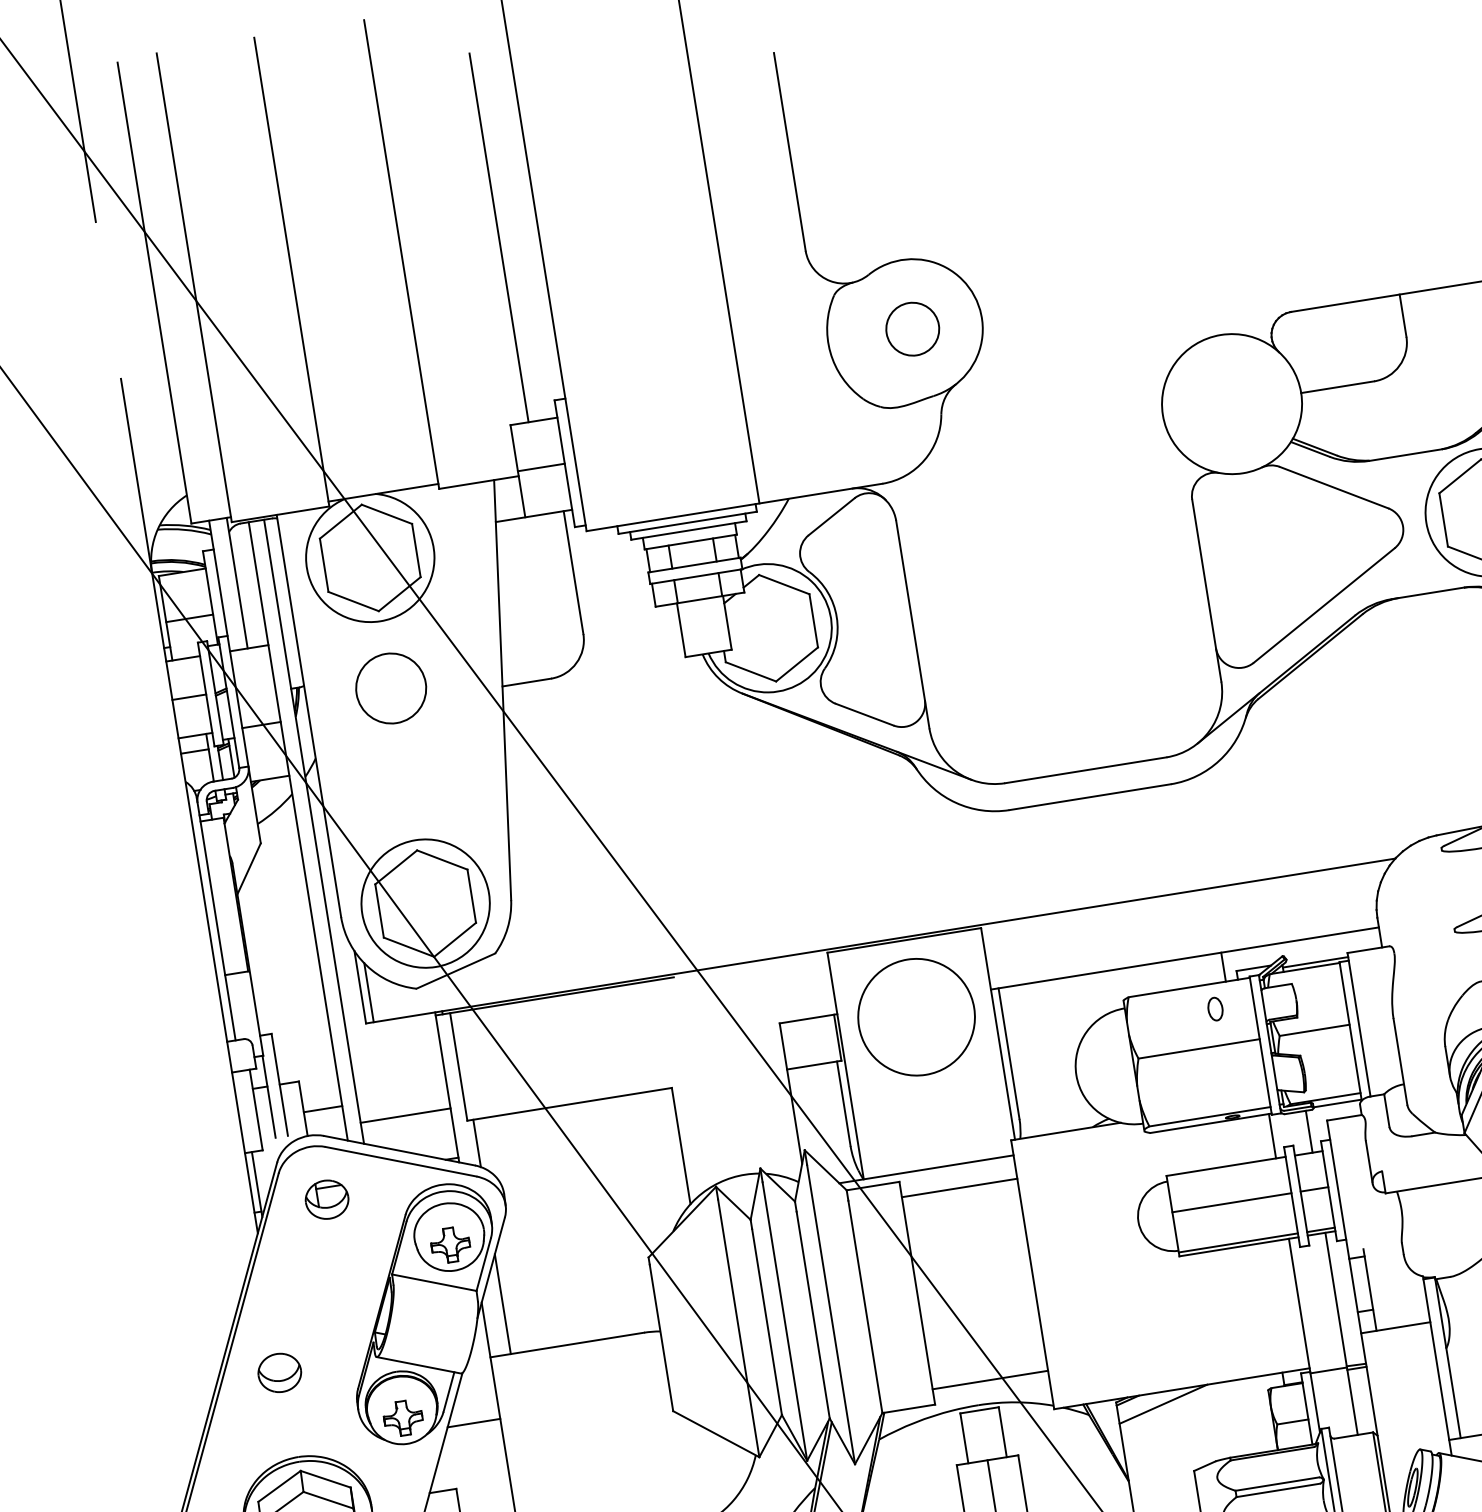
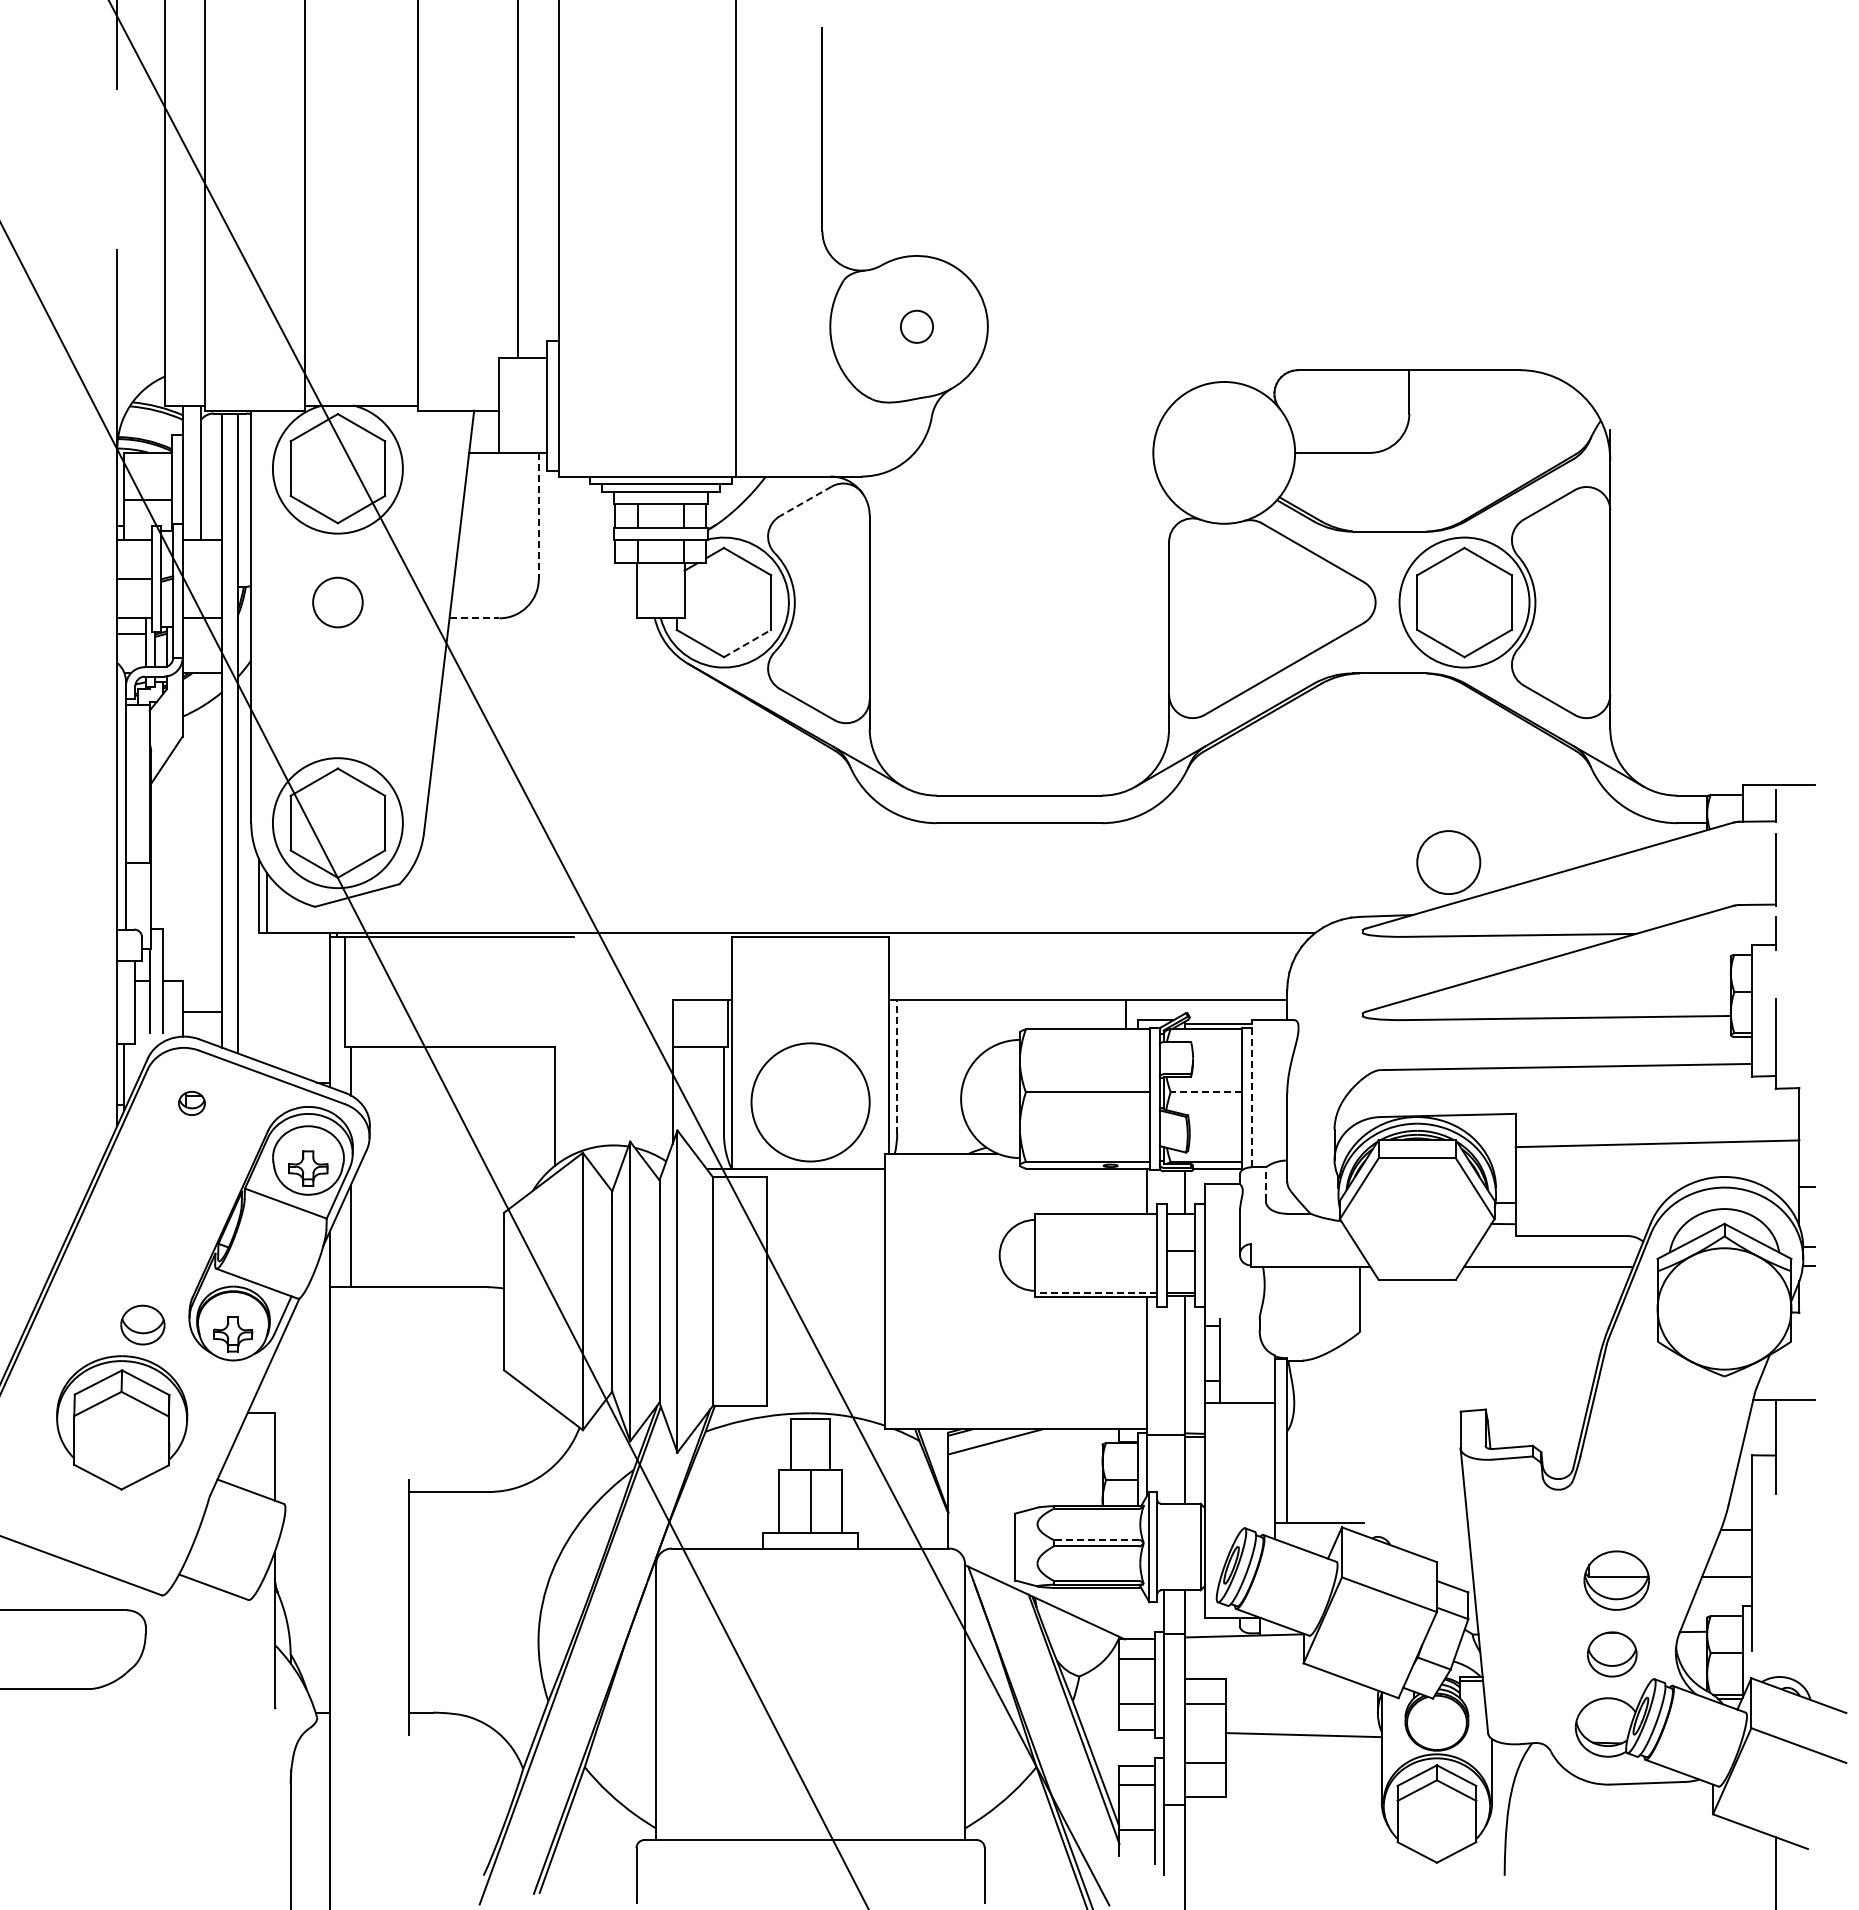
circle: (912, 328) -> (916, 326), size x0.6
line: (541, 467) -> (523, 405), removed
line: (831, 516) -> (805, 501), solid -> dashed
line: (573, 573) -> (538, 516), solid -> dashed
line: (797, 664) -> (748, 643), solid -> dashed
line: (526, 682) -> (474, 618), solid -> dashed
circle: (390, 688) -> (337, 602), size x0.7
part: (1215, 1008) -> (1110, 1054), removed
circle: (916, 1017) -> (810, 1102), moved
line: (1358, 1024) -> (1251, 1093), solid -> dashed
line: (1314, 1030) -> (1206, 1092), solid -> dashed
line: (1009, 1053) -> (897, 1066), solid -> dashed
line: (1386, 1111) -> (1265, 1184), solid -> dashed
line: (405, 1115) -> (283, 1031), removed
line: (959, 1188) -> (826, 1193), removed
part: (326, 1199) -> (191, 1103), size x0.6
line: (1232, 1202) -> (1096, 1251), removed
line: (1237, 1242) -> (1095, 1292), solid -> dashed
part: (279, 1372) -> (142, 1324), moved
line: (990, 1380) -> (826, 1390), removed
line: (474, 1423) -> (303, 1350), removed
line: (1277, 1484) -> (1096, 1540), solid -> dashed

